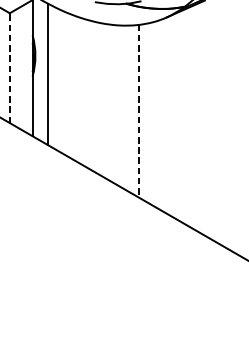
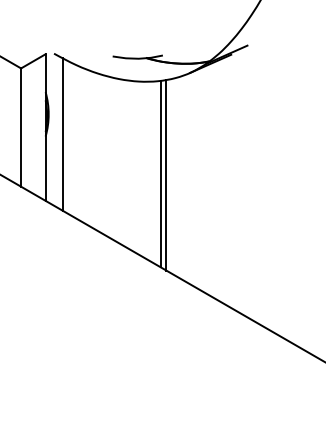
line: (10, 68) -> (21, 127), dashed -> solid
line: (139, 111) -> (160, 174), dashed -> solid
line: (144, 111) -> (166, 174), added

